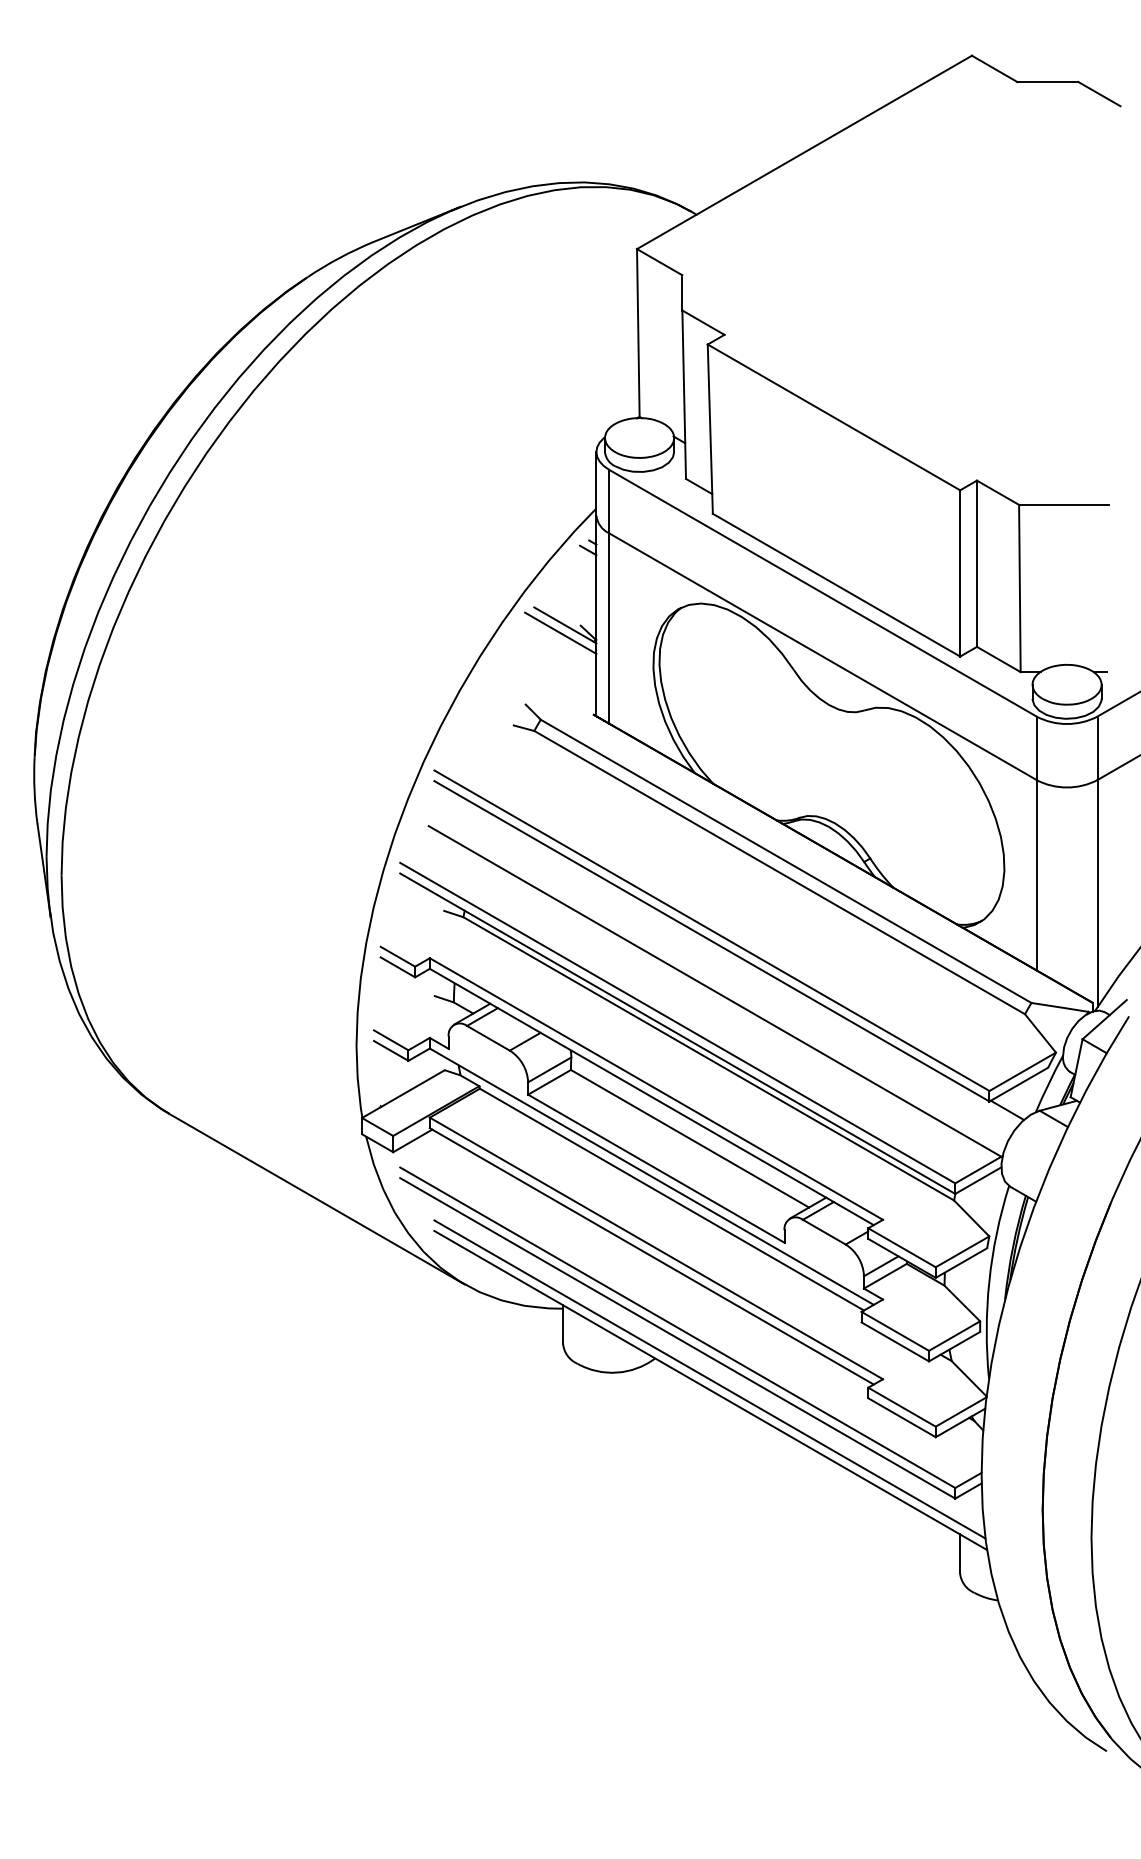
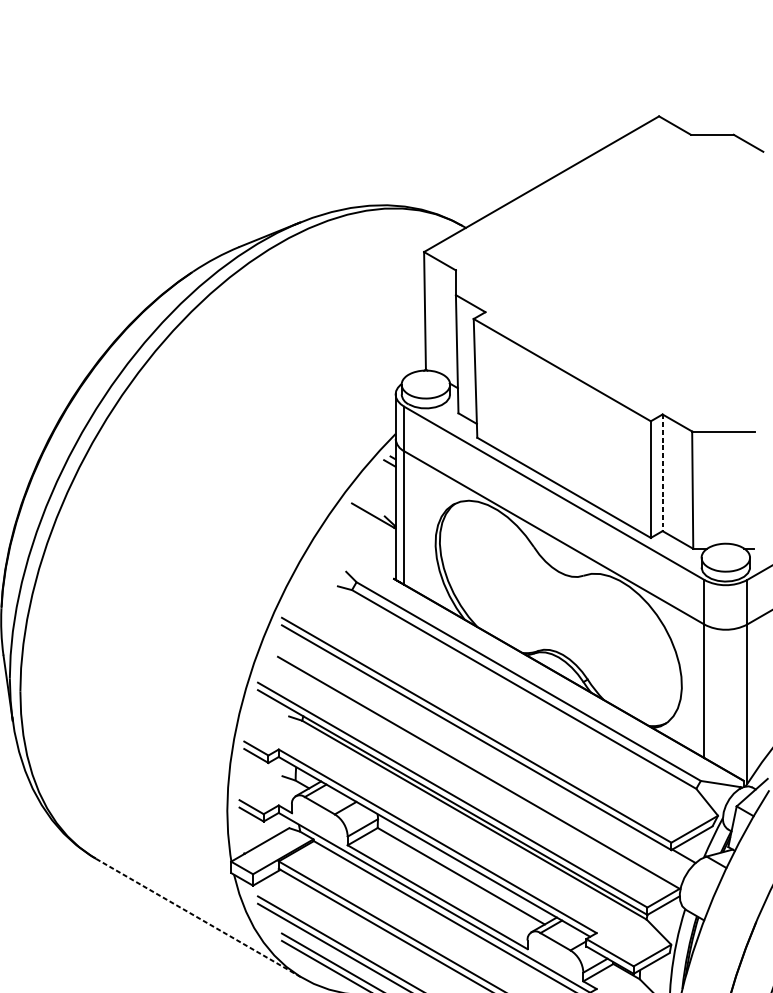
line: (976, 564) -> (662, 473), solid -> dashed
line: (560, 632) -> (370, 521), removed
line: (317, 1199) -> (199, 918), solid -> dashed

